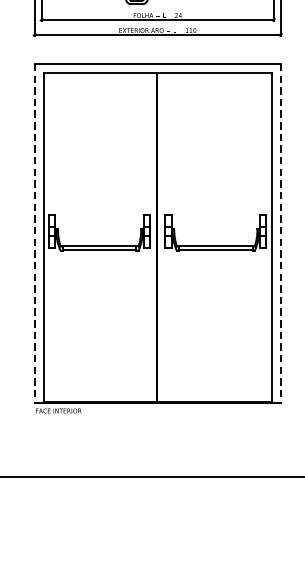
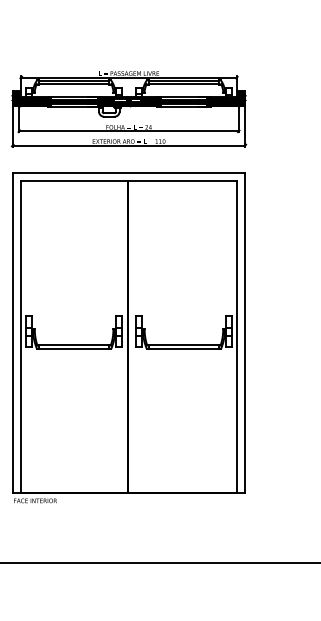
line: (34, 233) -> (12, 333), dashed -> solid
line: (281, 233) -> (245, 333), dashed -> solid

